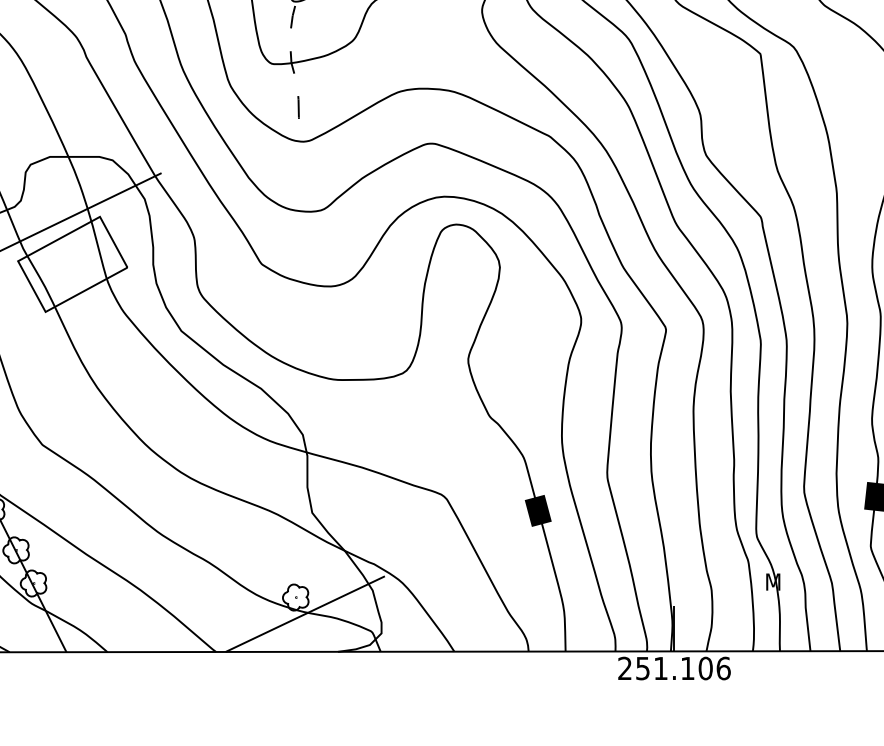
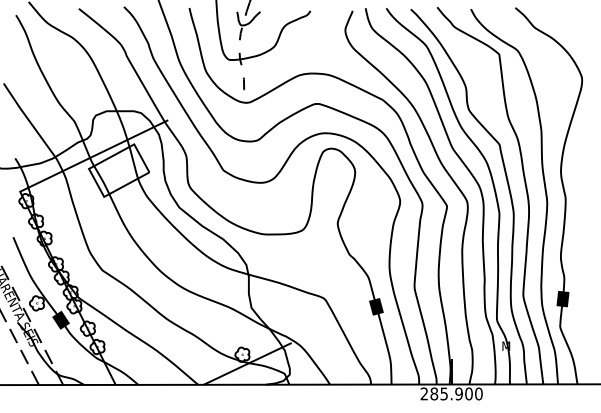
text: (683, 667) -> (456, 393), 251.106 -> 285.900

